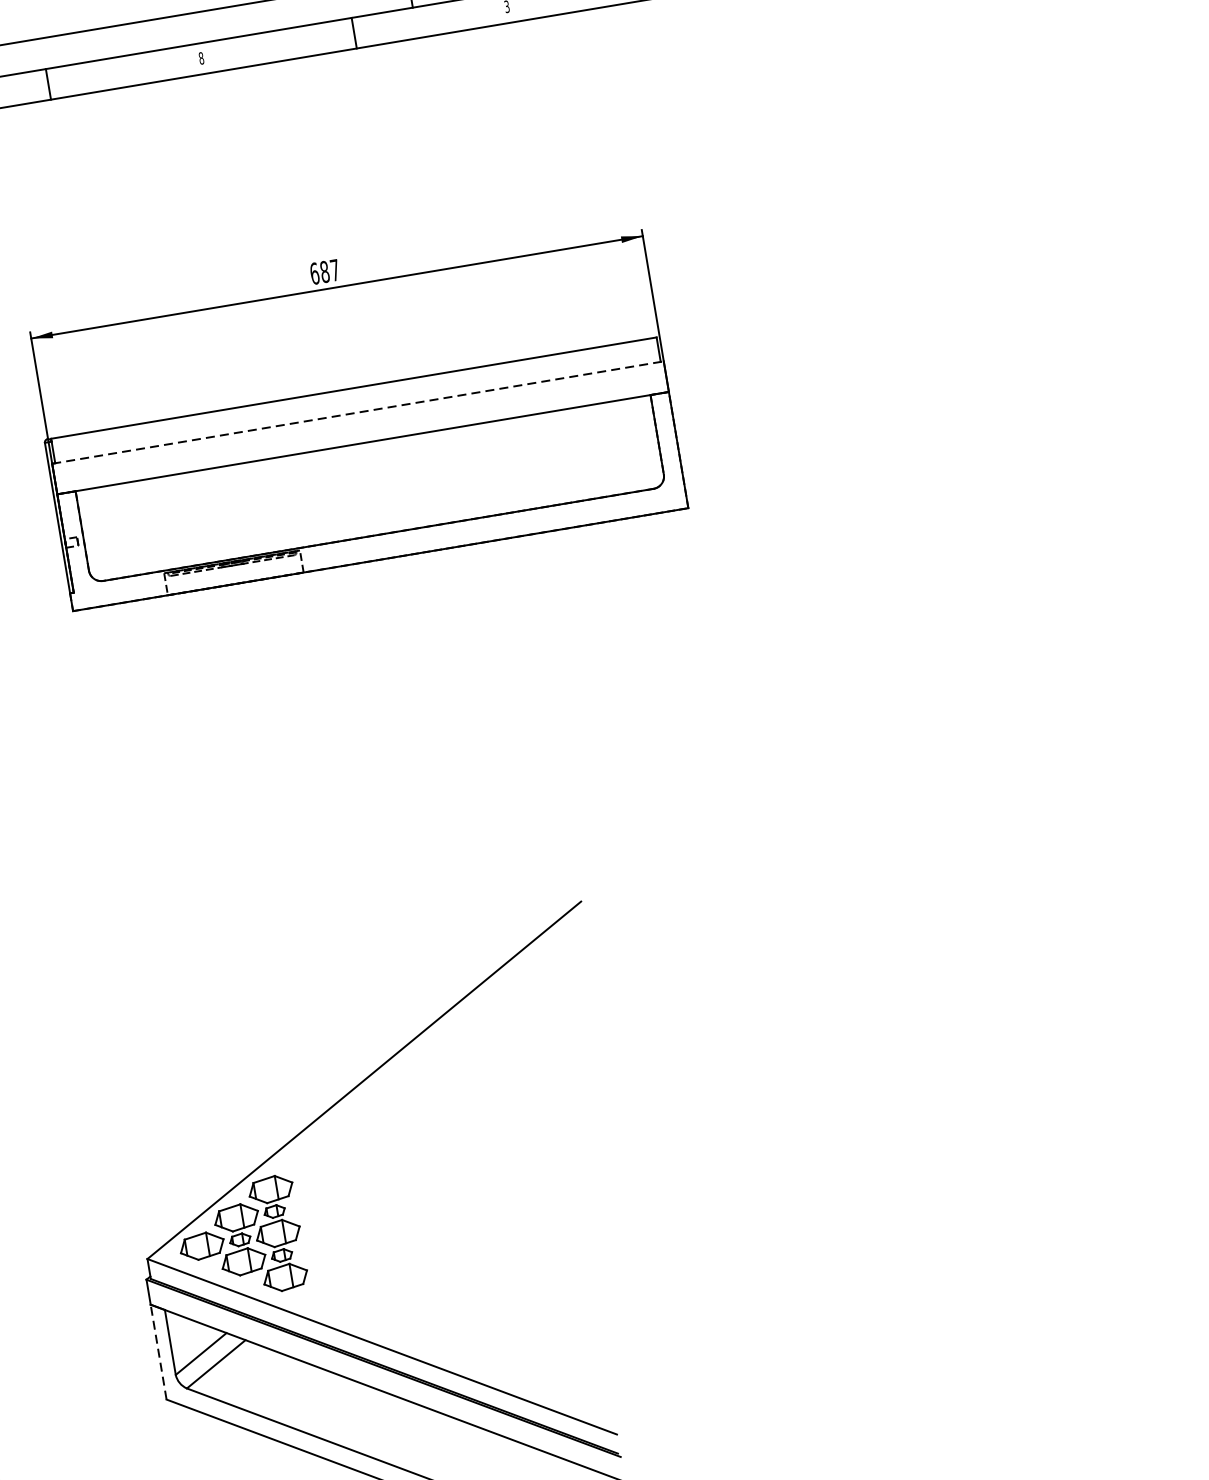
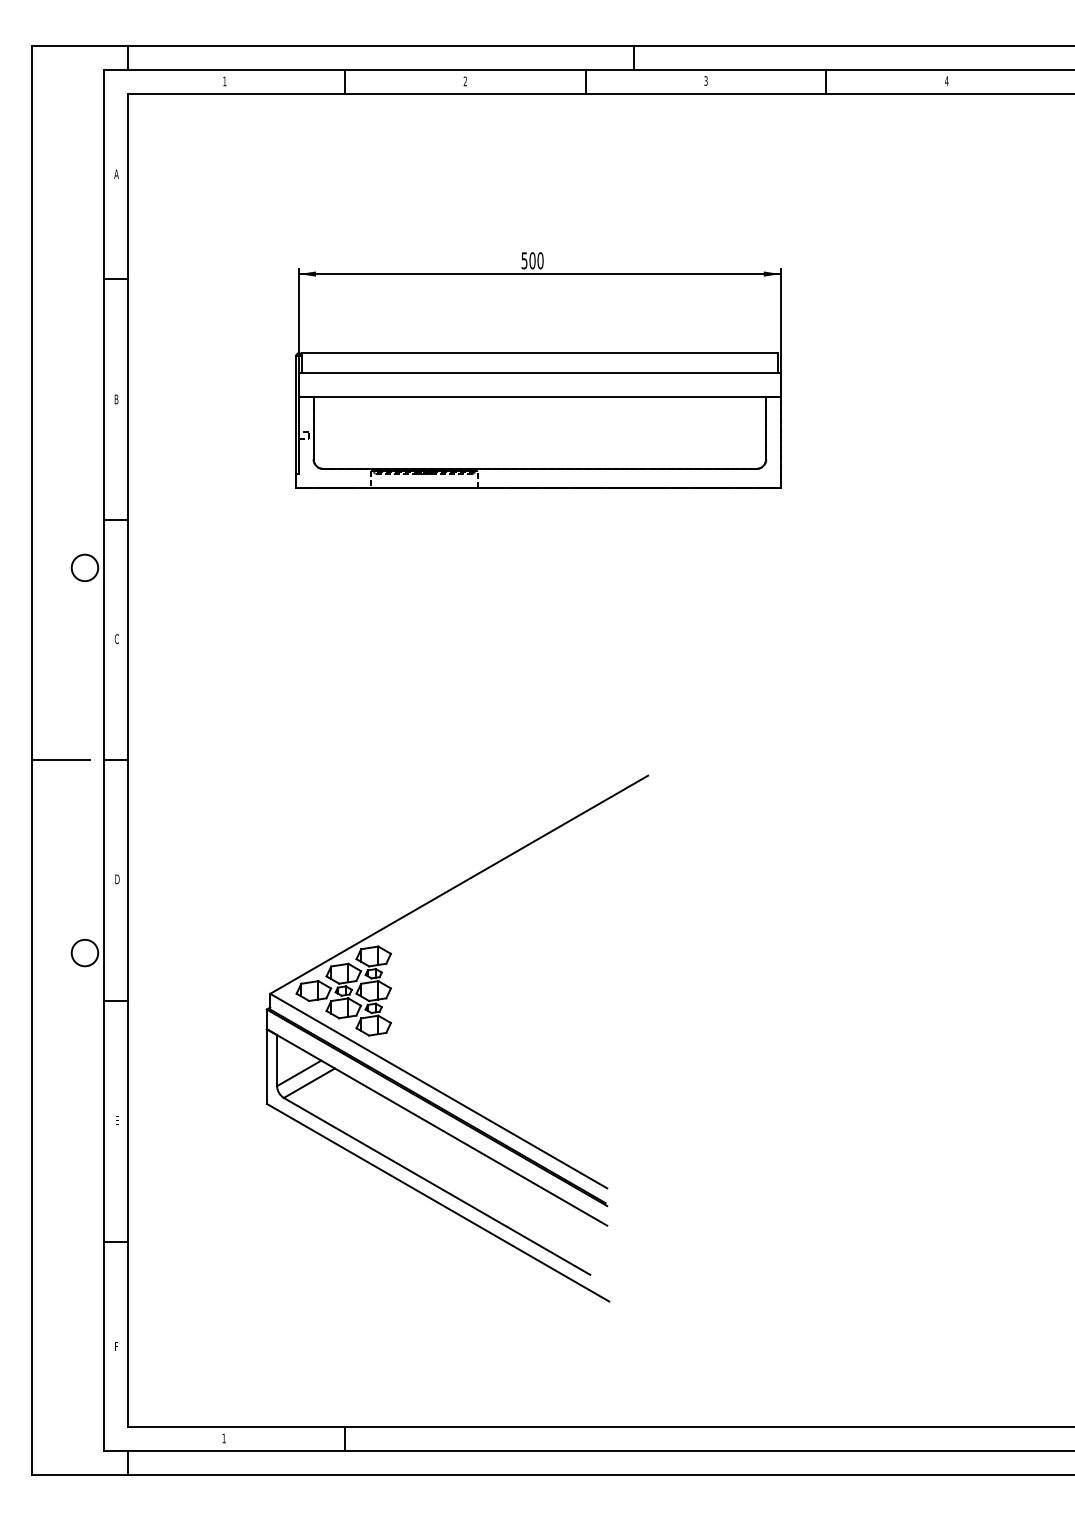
text: (201, 58) -> (465, 81), 8 -> 2
text: (324, 271) -> (532, 260), 687 -> 500
line: (357, 412) -> (539, 372), dashed -> solid
line: (158, 1352) -> (266, 1066), dashed -> solid

